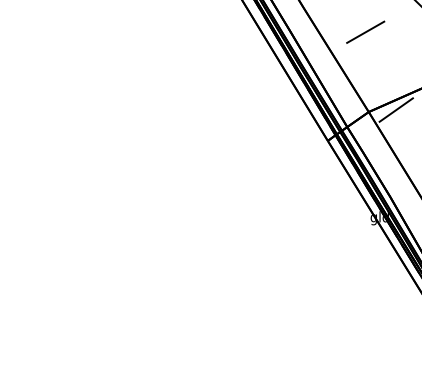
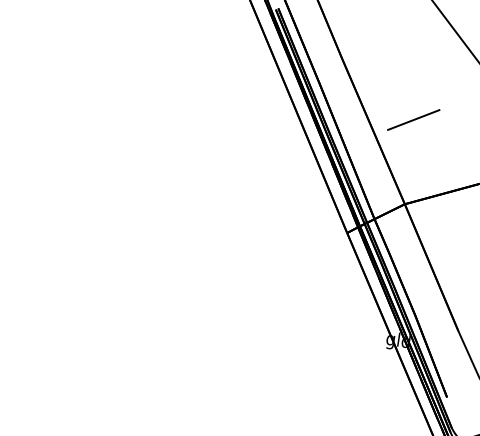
line: (365, 31) -> (413, 118), moved
line: (395, 109) -> (439, 206), removed

